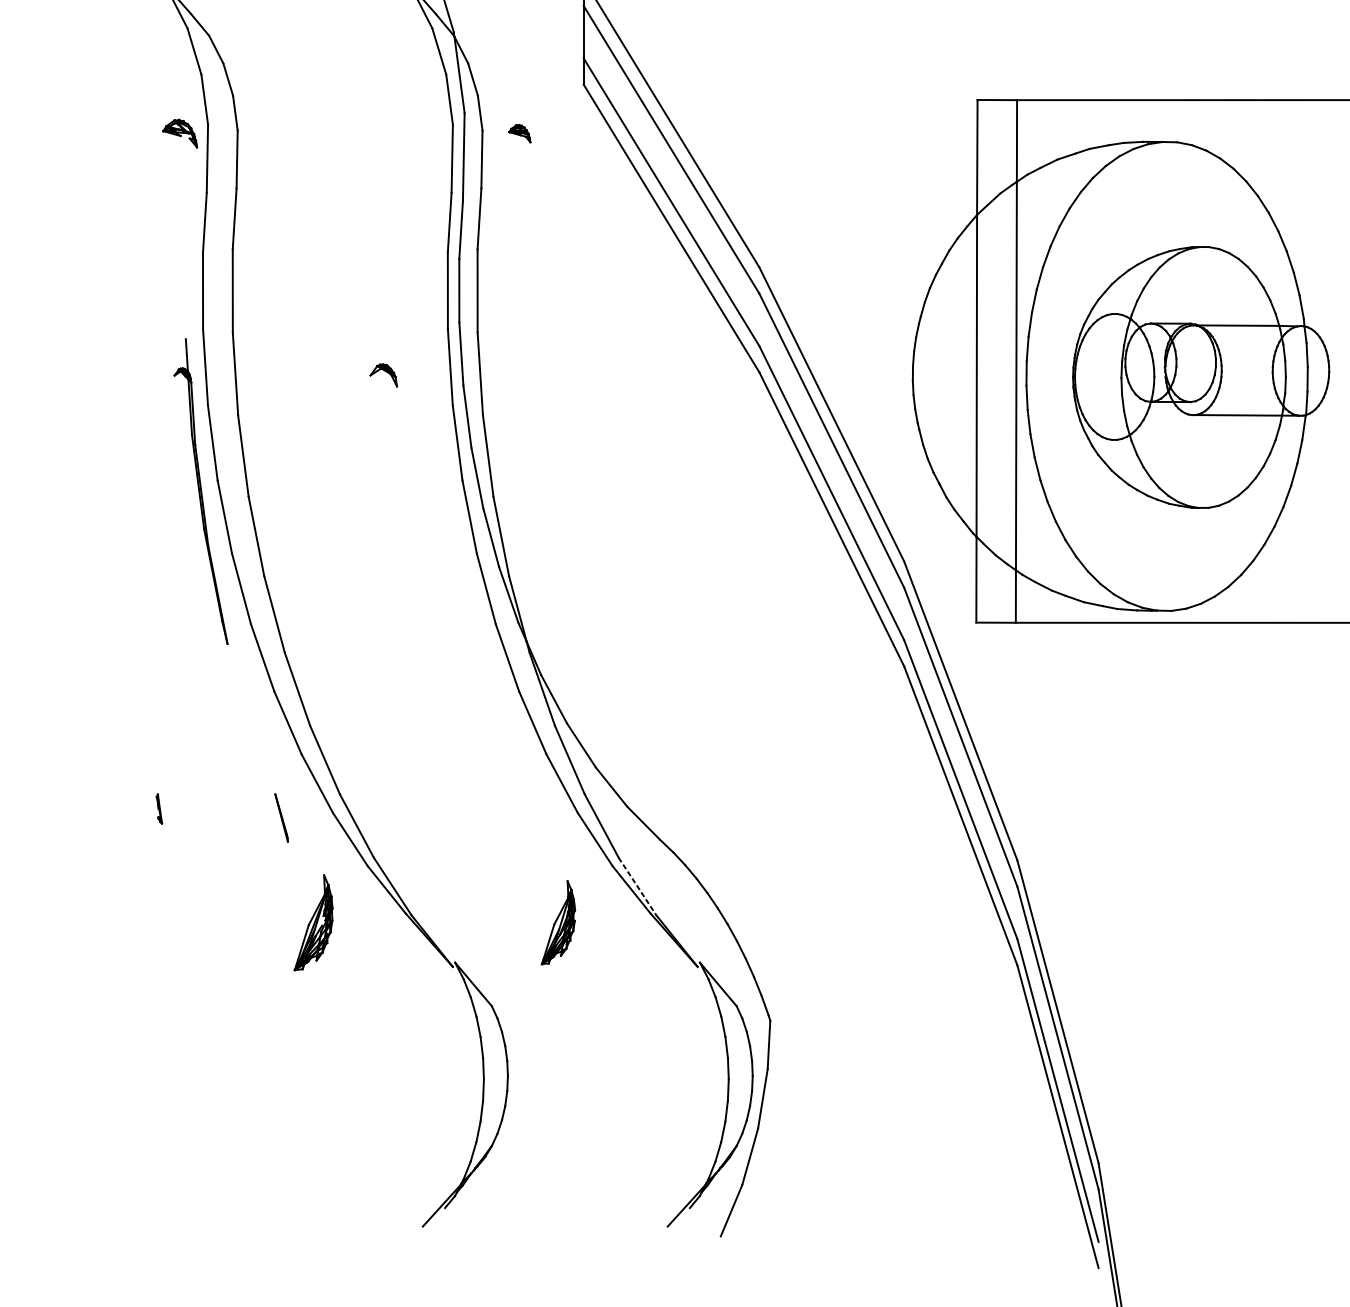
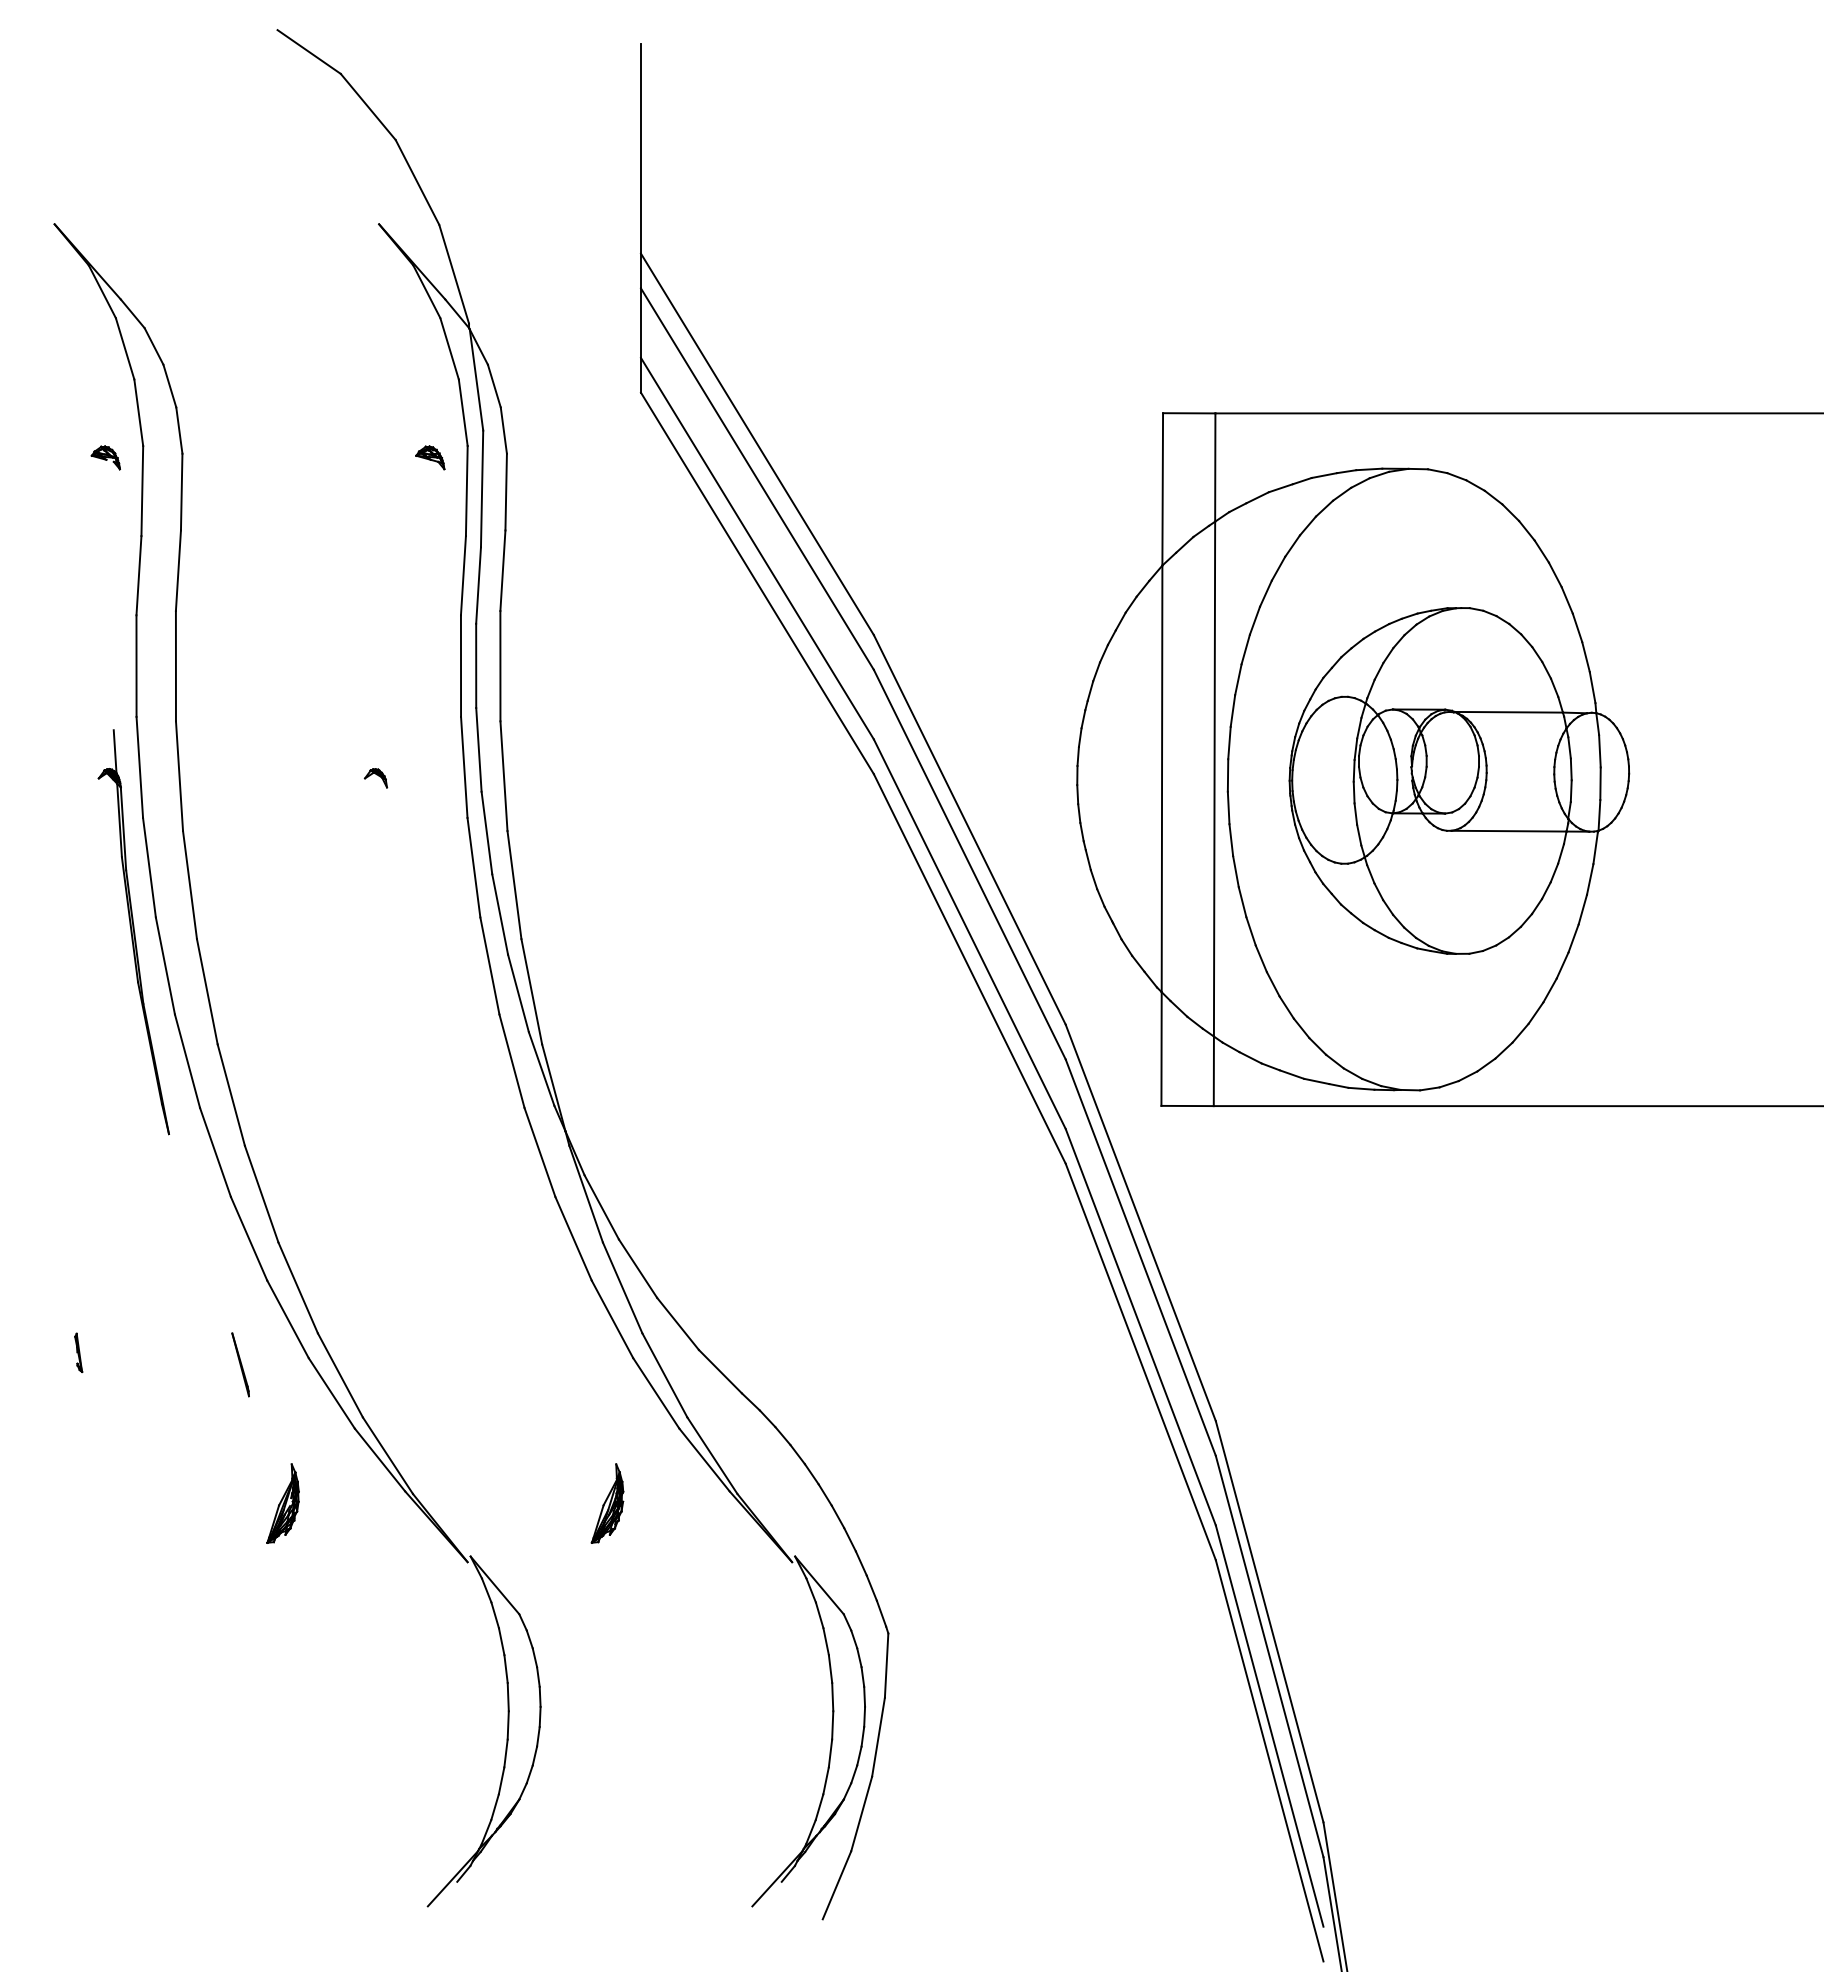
part: (179, 133) -> (105, 457), size x0.62
part: (519, 133) -> (430, 457), moved
part: (383, 375) -> (375, 778), size x0.62
line: (637, 886) -> (712, 1455), dashed -> solid
part: (313, 922) -> (282, 1503), size x0.62
part: (558, 922) -> (607, 1503), size x0.71

